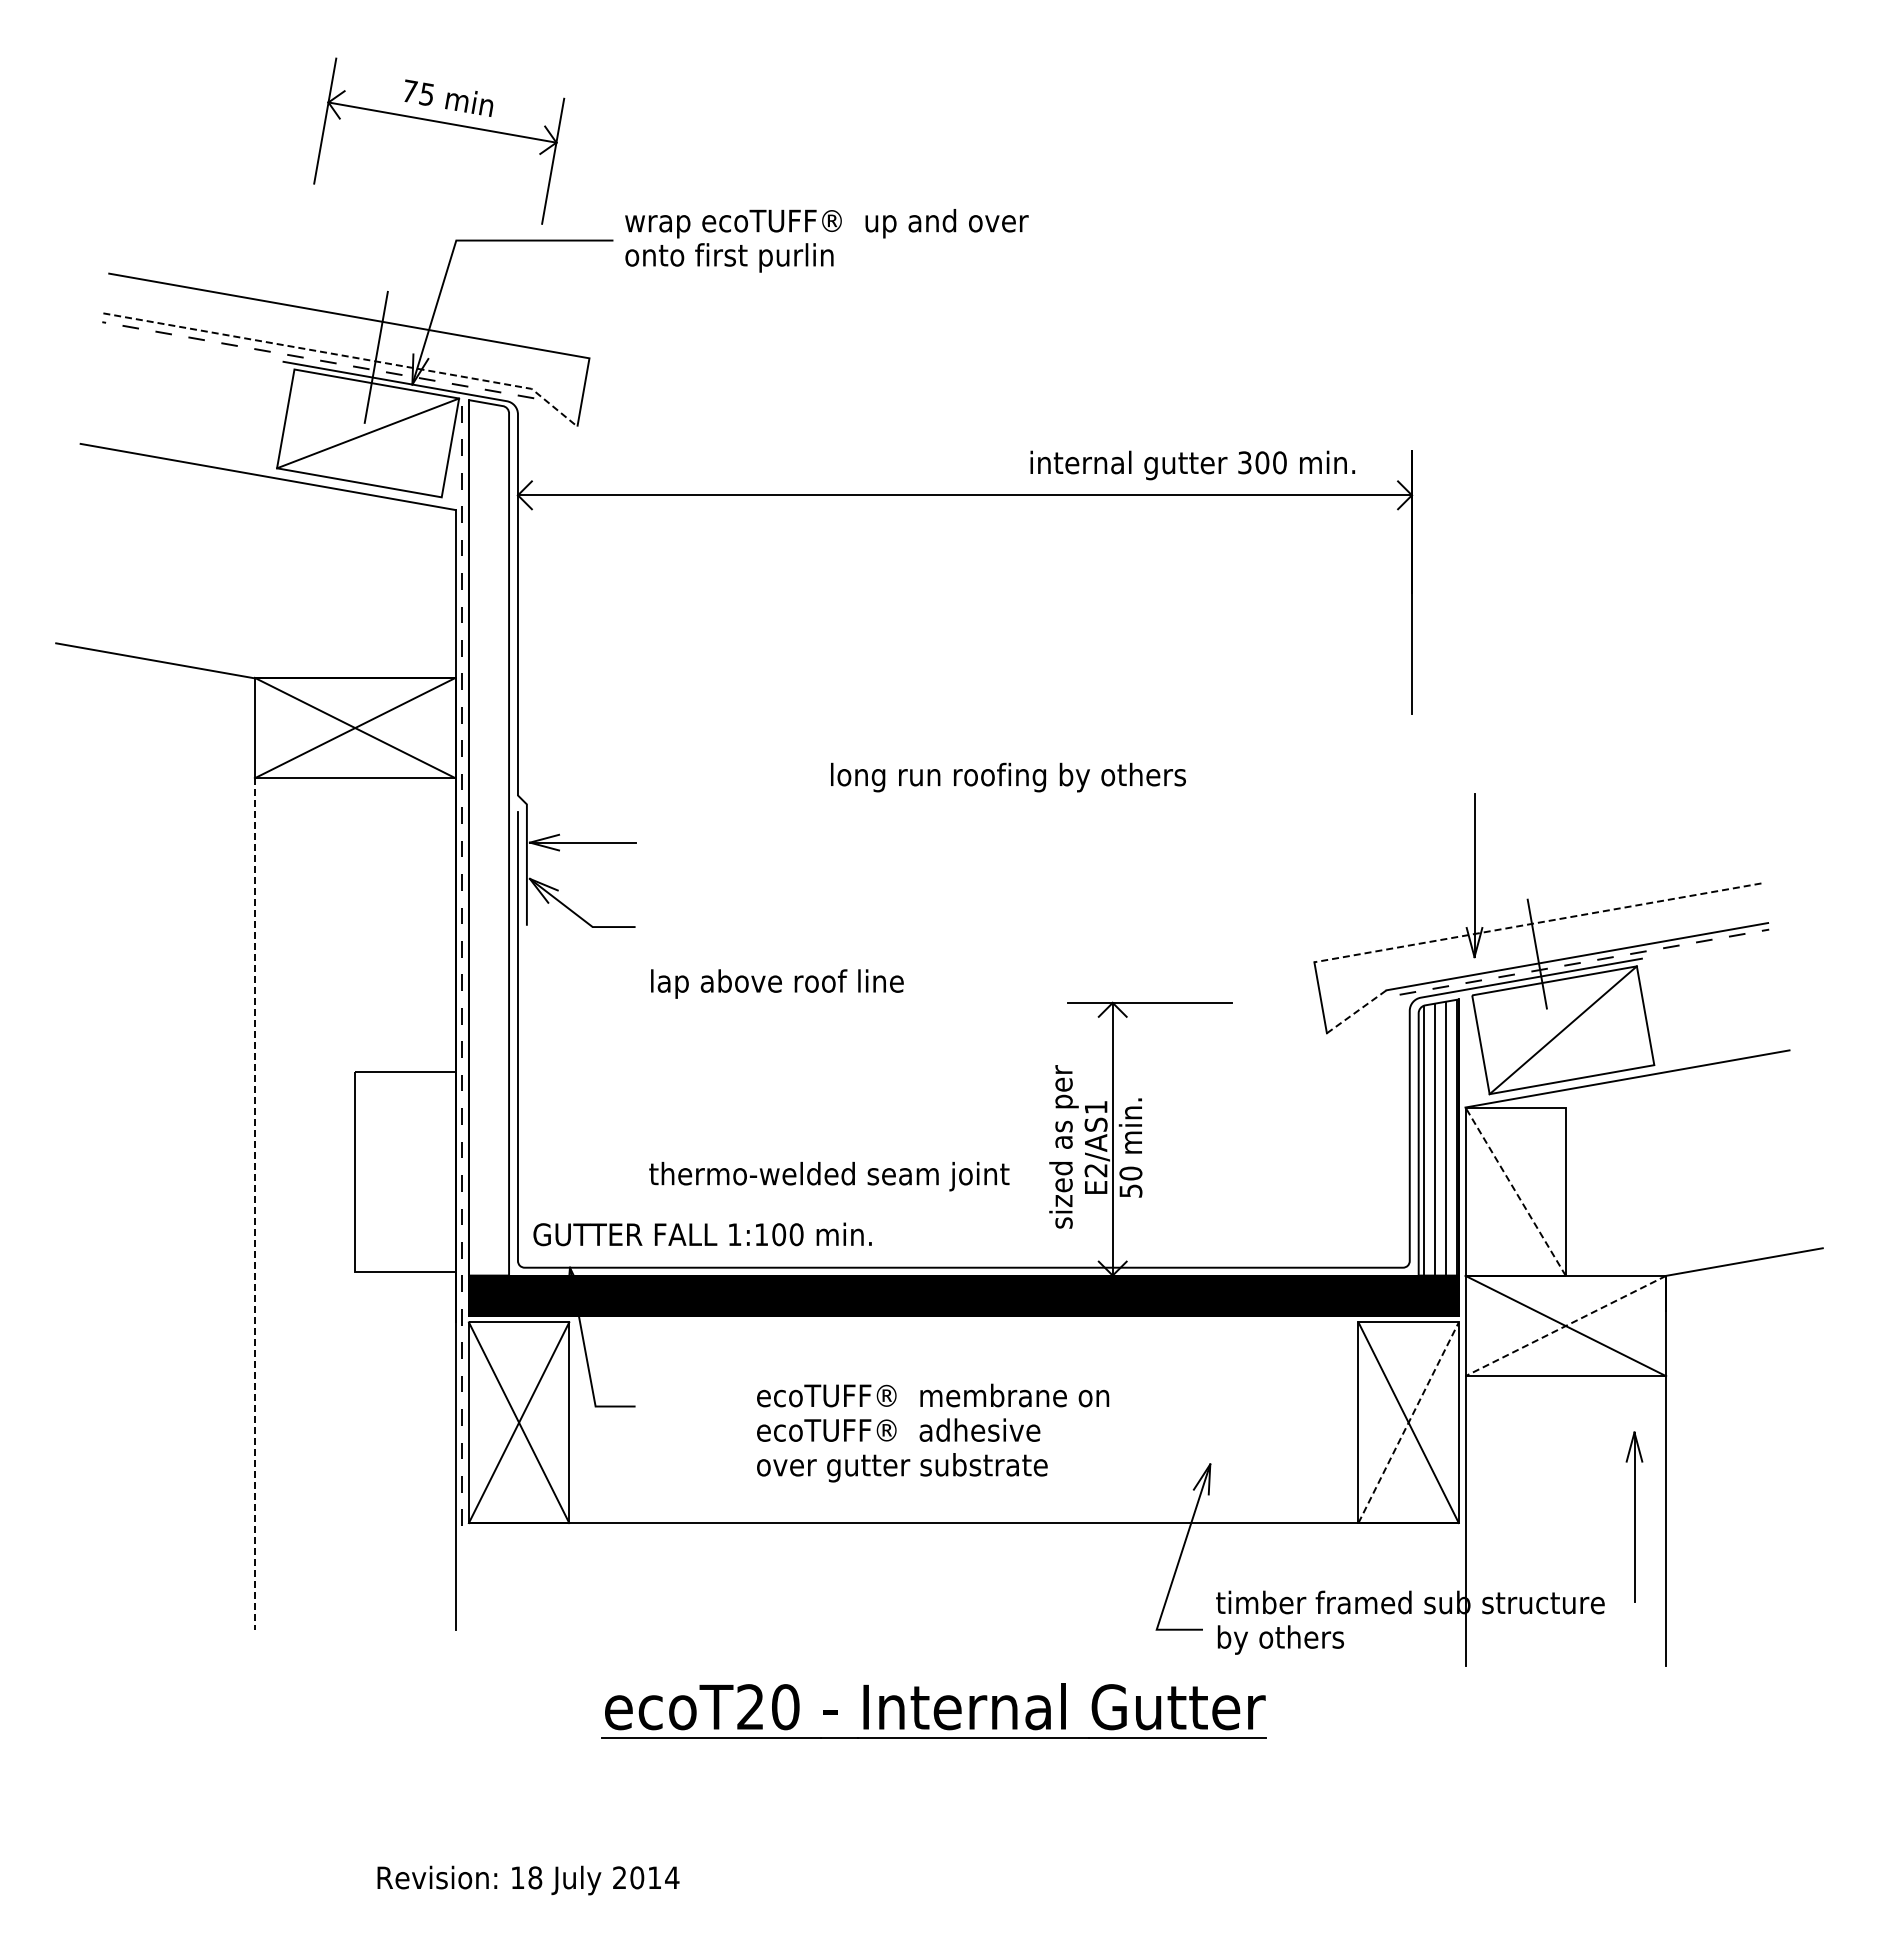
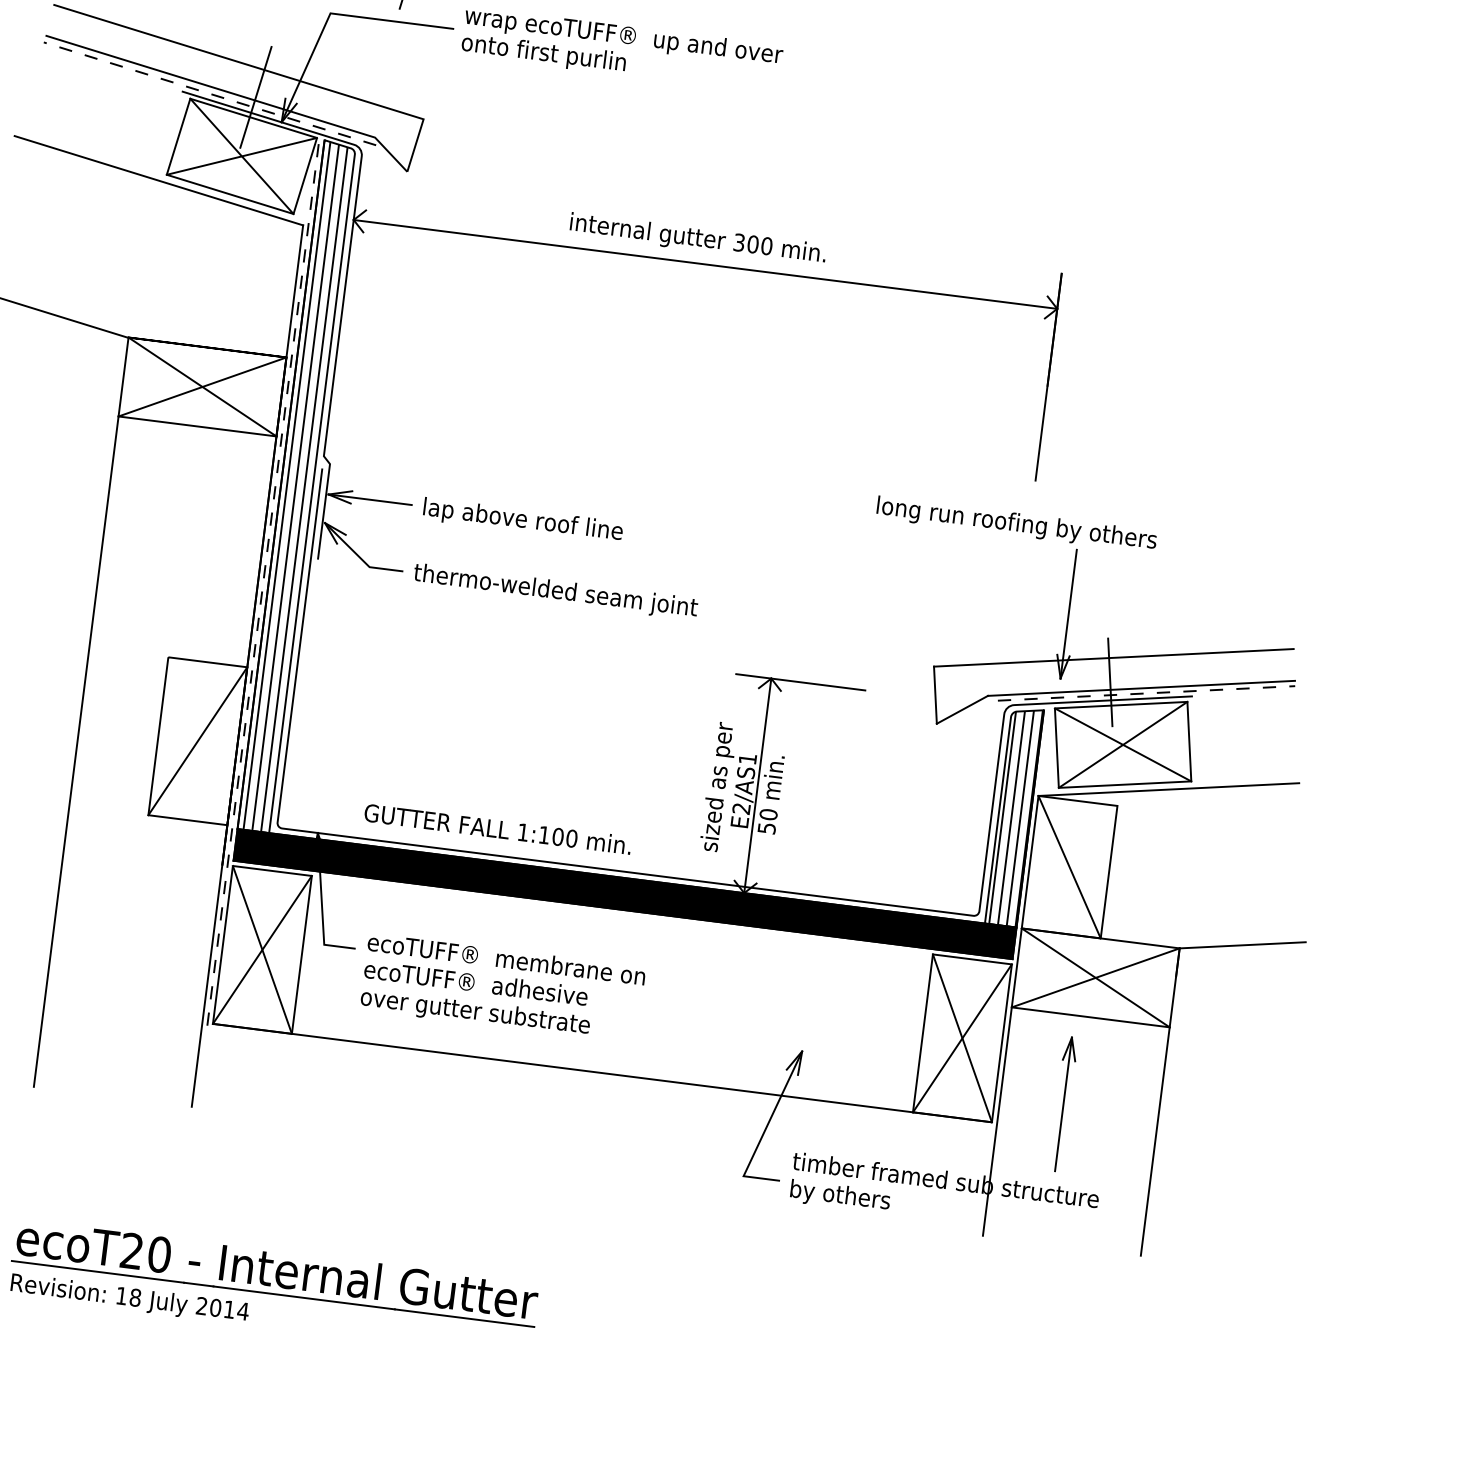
line: (347, 356) -> (233, 93), dashed -> solid
line: (367, 433) -> (241, 156), added
text: (1192, 465) -> (697, 239), moved
text: (1008, 777) -> (1016, 524), moved
hatch: (487, 838) -> (295, 487), added
line: (1537, 922) -> (1113, 657), dashed -> solid
text: (777, 983) -> (523, 520), moved
line: (1356, 1011) -> (962, 709), dashed -> solid
line: (1563, 1030) -> (1123, 745), added
line: (405, 1171) -> (197, 740), added
text: (829, 1176) -> (555, 591), moved
line: (1515, 1191) -> (1069, 867), dashed -> solid
line: (254, 1204) -> (75, 751), dashed -> solid
text: (702, 1234) -> (497, 829), moved
line: (1565, 1326) -> (1095, 978), dashed -> solid
line: (1408, 1422) -> (962, 1038), dashed -> solid
text: (933, 1432) -> (503, 988), moved
part: (1634, 1516) -> (1063, 1103), moved
part: (933, 1710) -> (275, 1272), moved
text: (528, 1880) -> (129, 1299), moved

